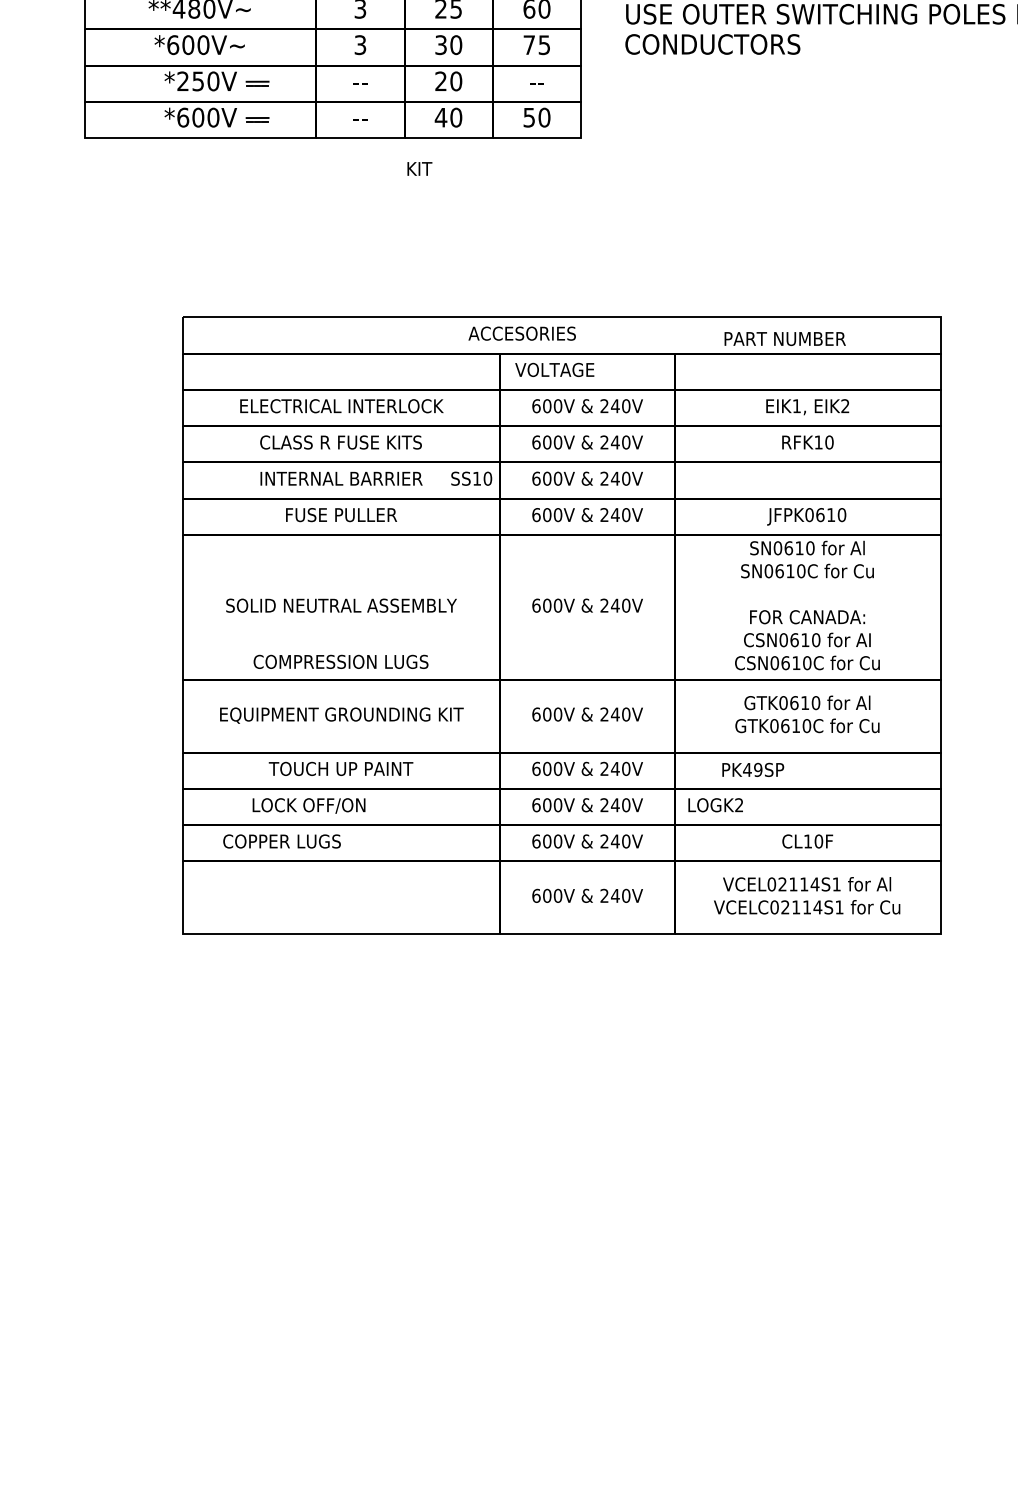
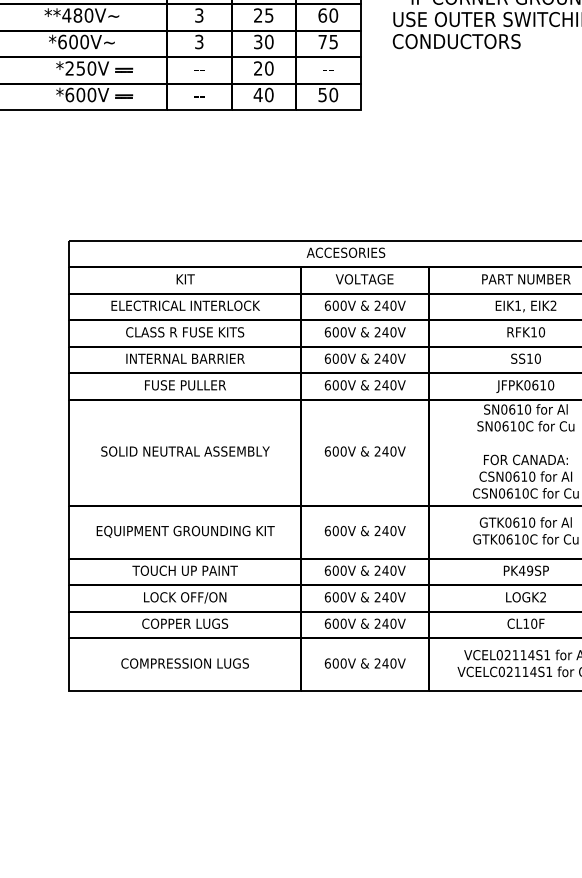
text: (419, 168) -> (185, 278), moved
text: (521, 333) -> (345, 252), moved
text: (784, 338) -> (525, 278), moved
text: (554, 369) -> (364, 278), moved
text: (471, 478) -> (525, 358), moved
text: (340, 661) -> (184, 663), moved
text: (753, 769) -> (526, 570), moved
text: (308, 805) -> (184, 597), moved
text: (715, 805) -> (525, 597), moved
text: (281, 841) -> (184, 623), moved

